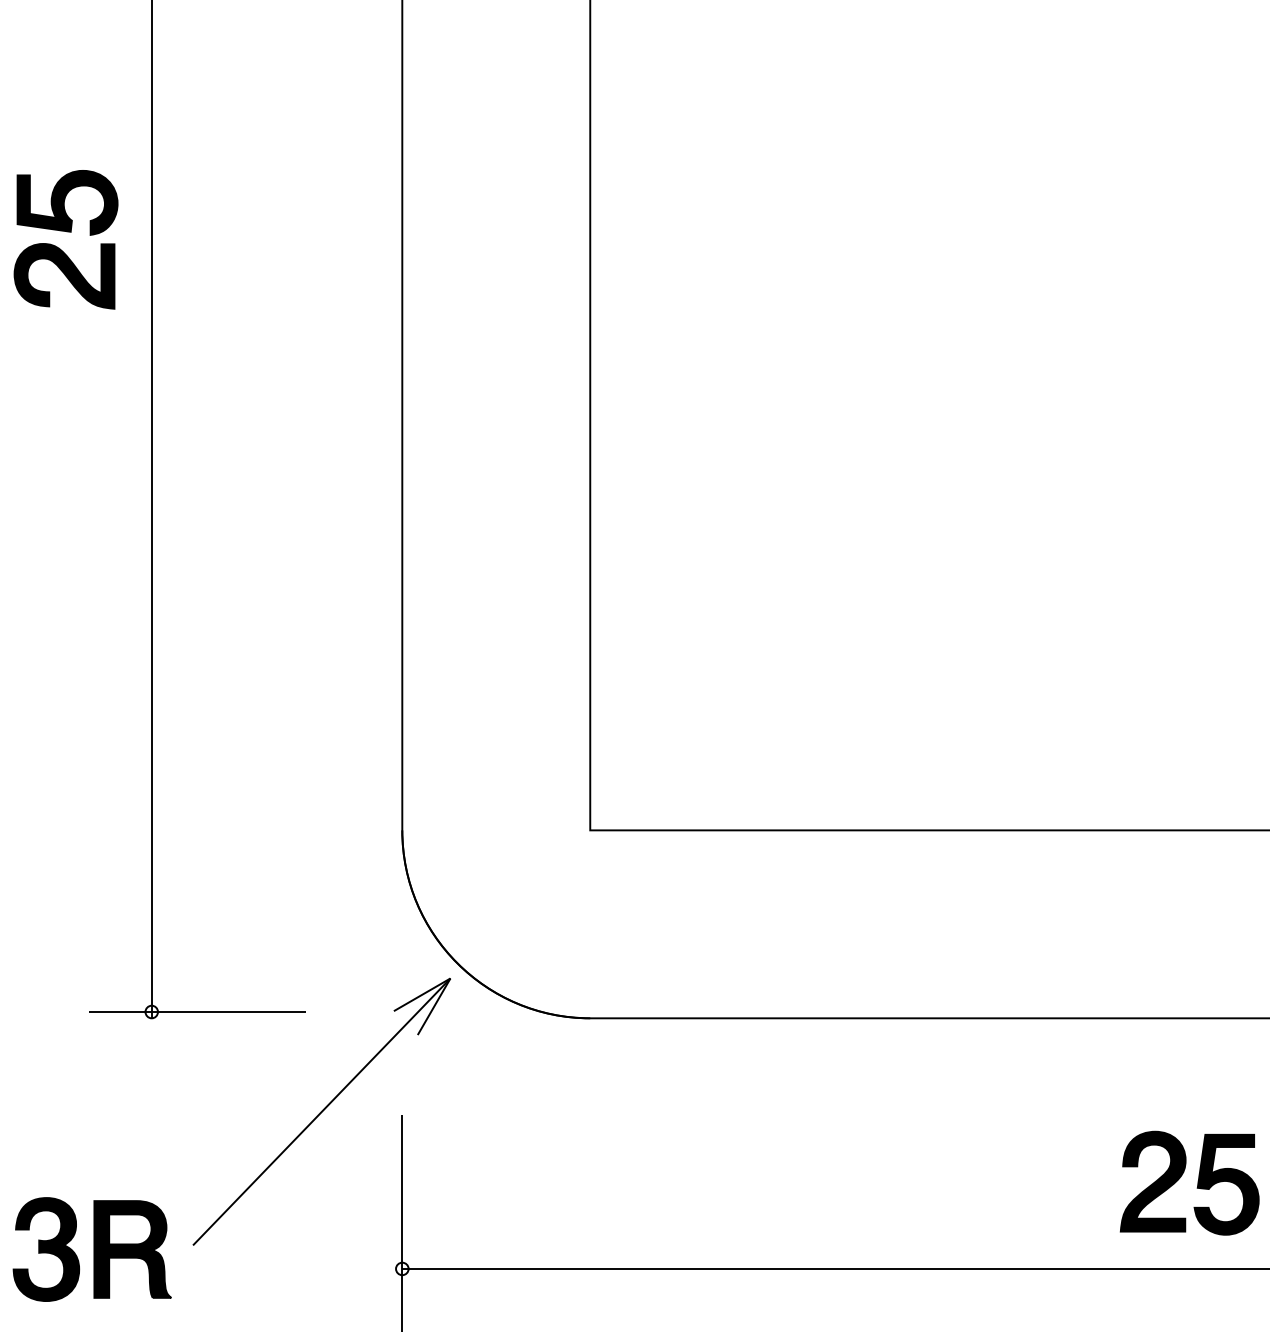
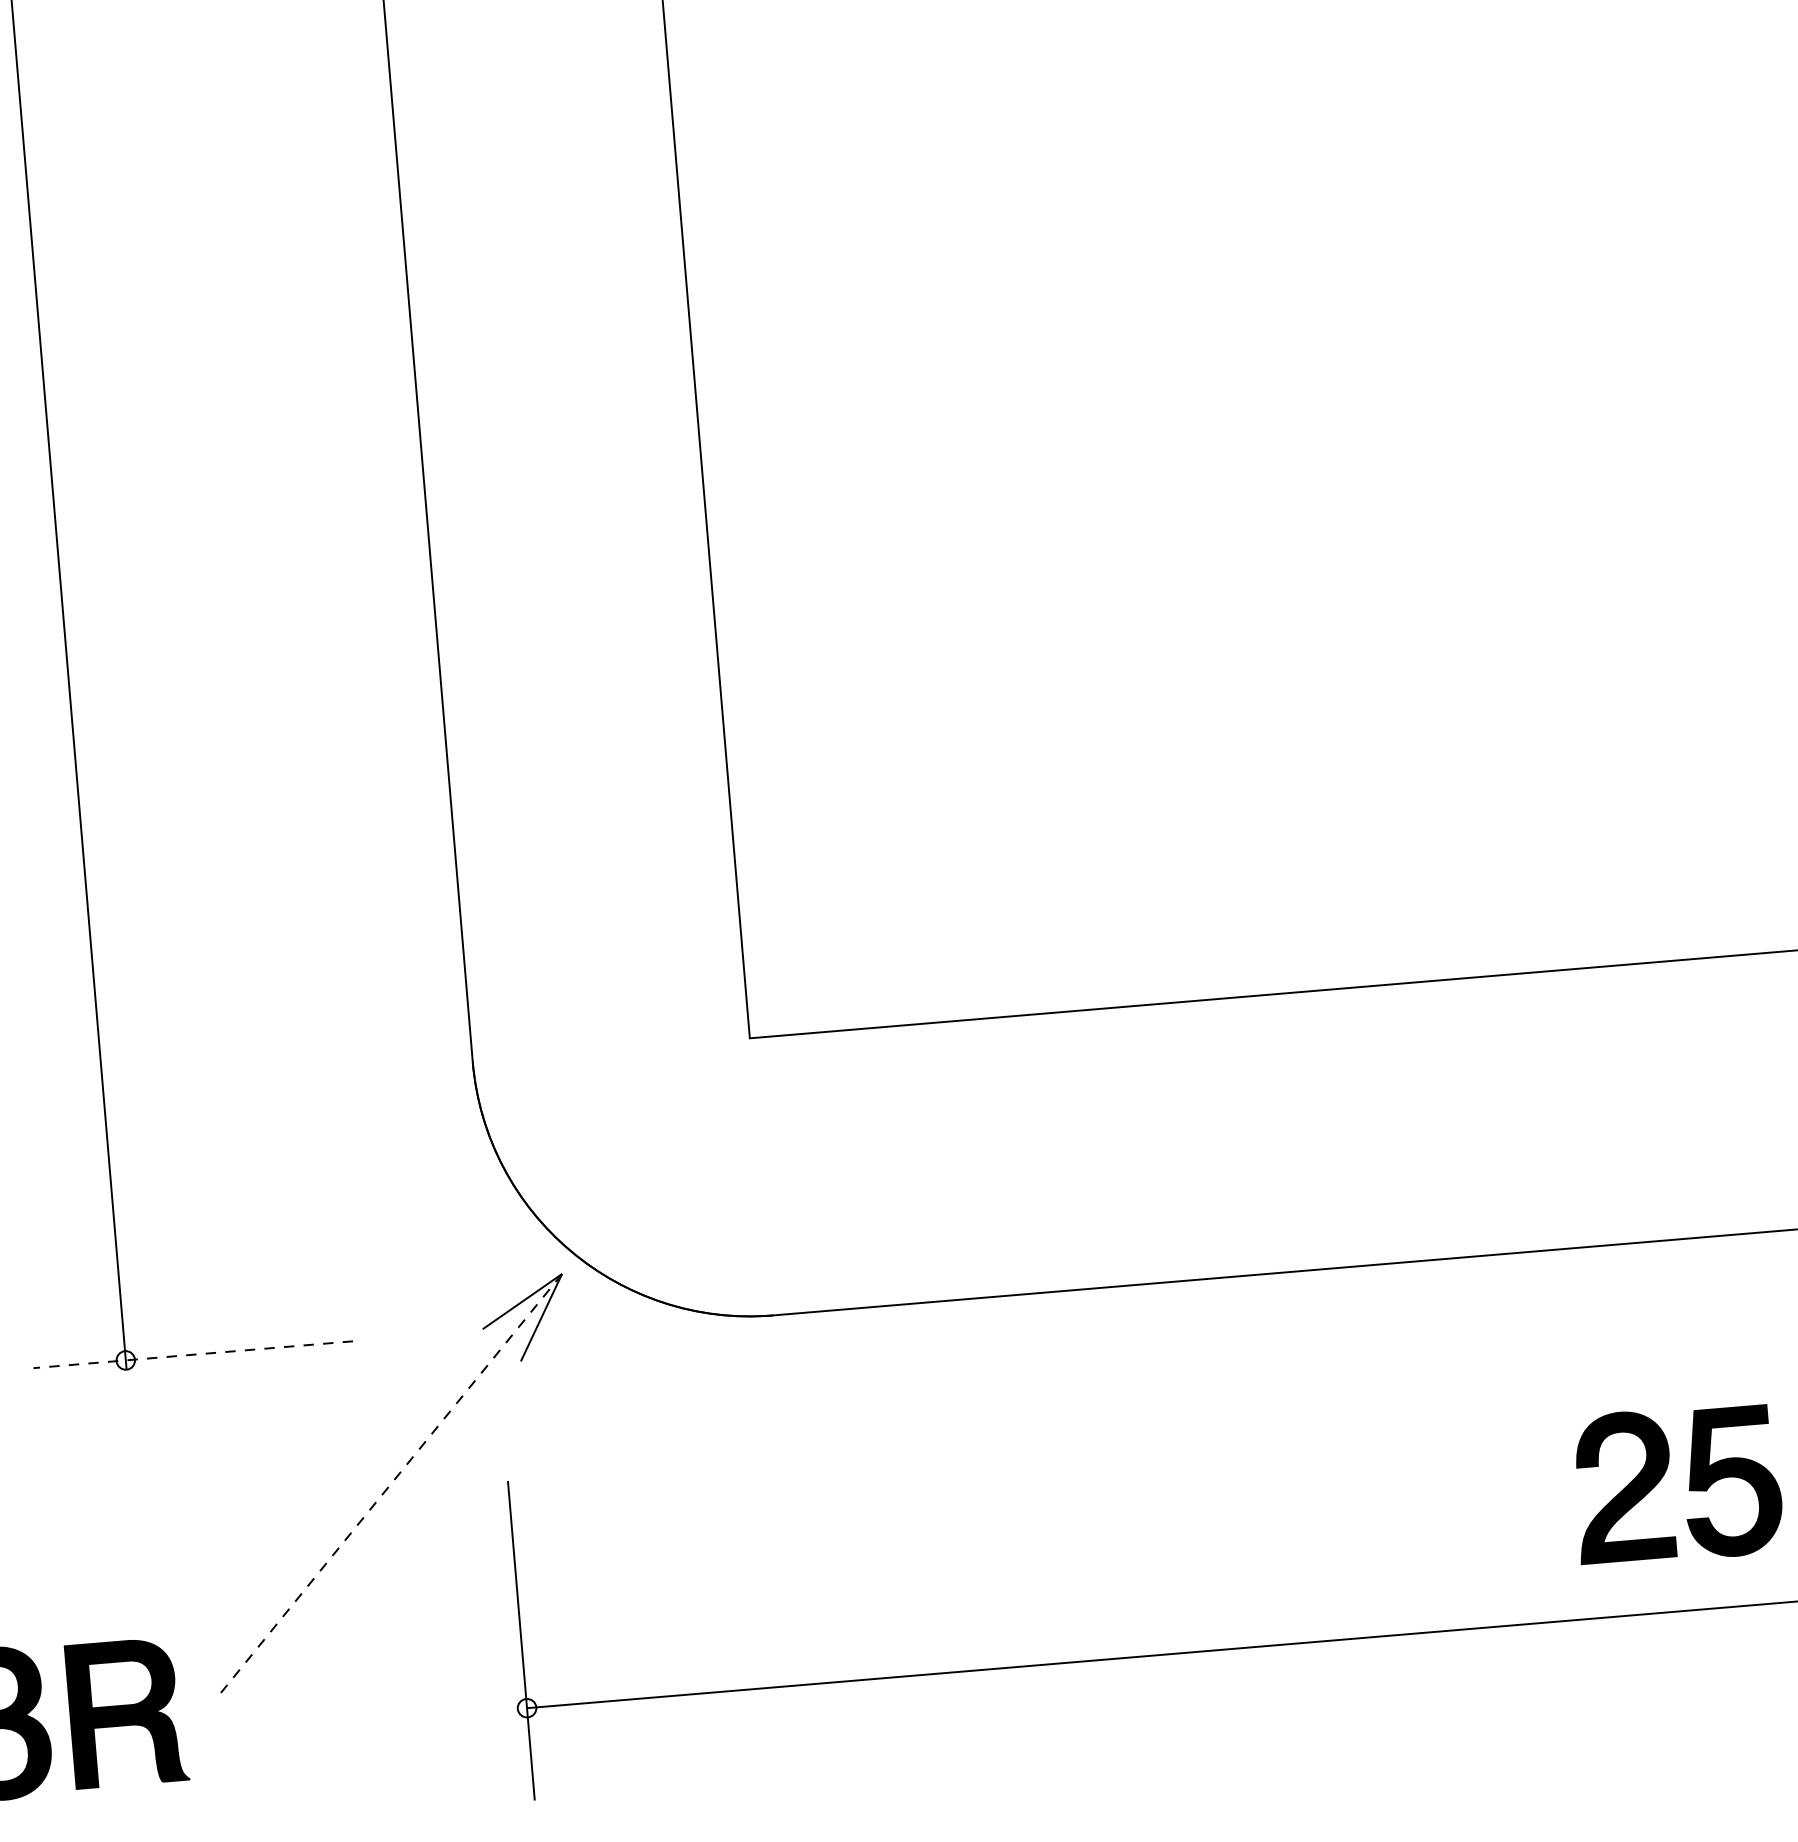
line: (196, 1011) -> (191, 1354), solid -> dashed
line: (321, 1112) -> (388, 1487), solid -> dashed

